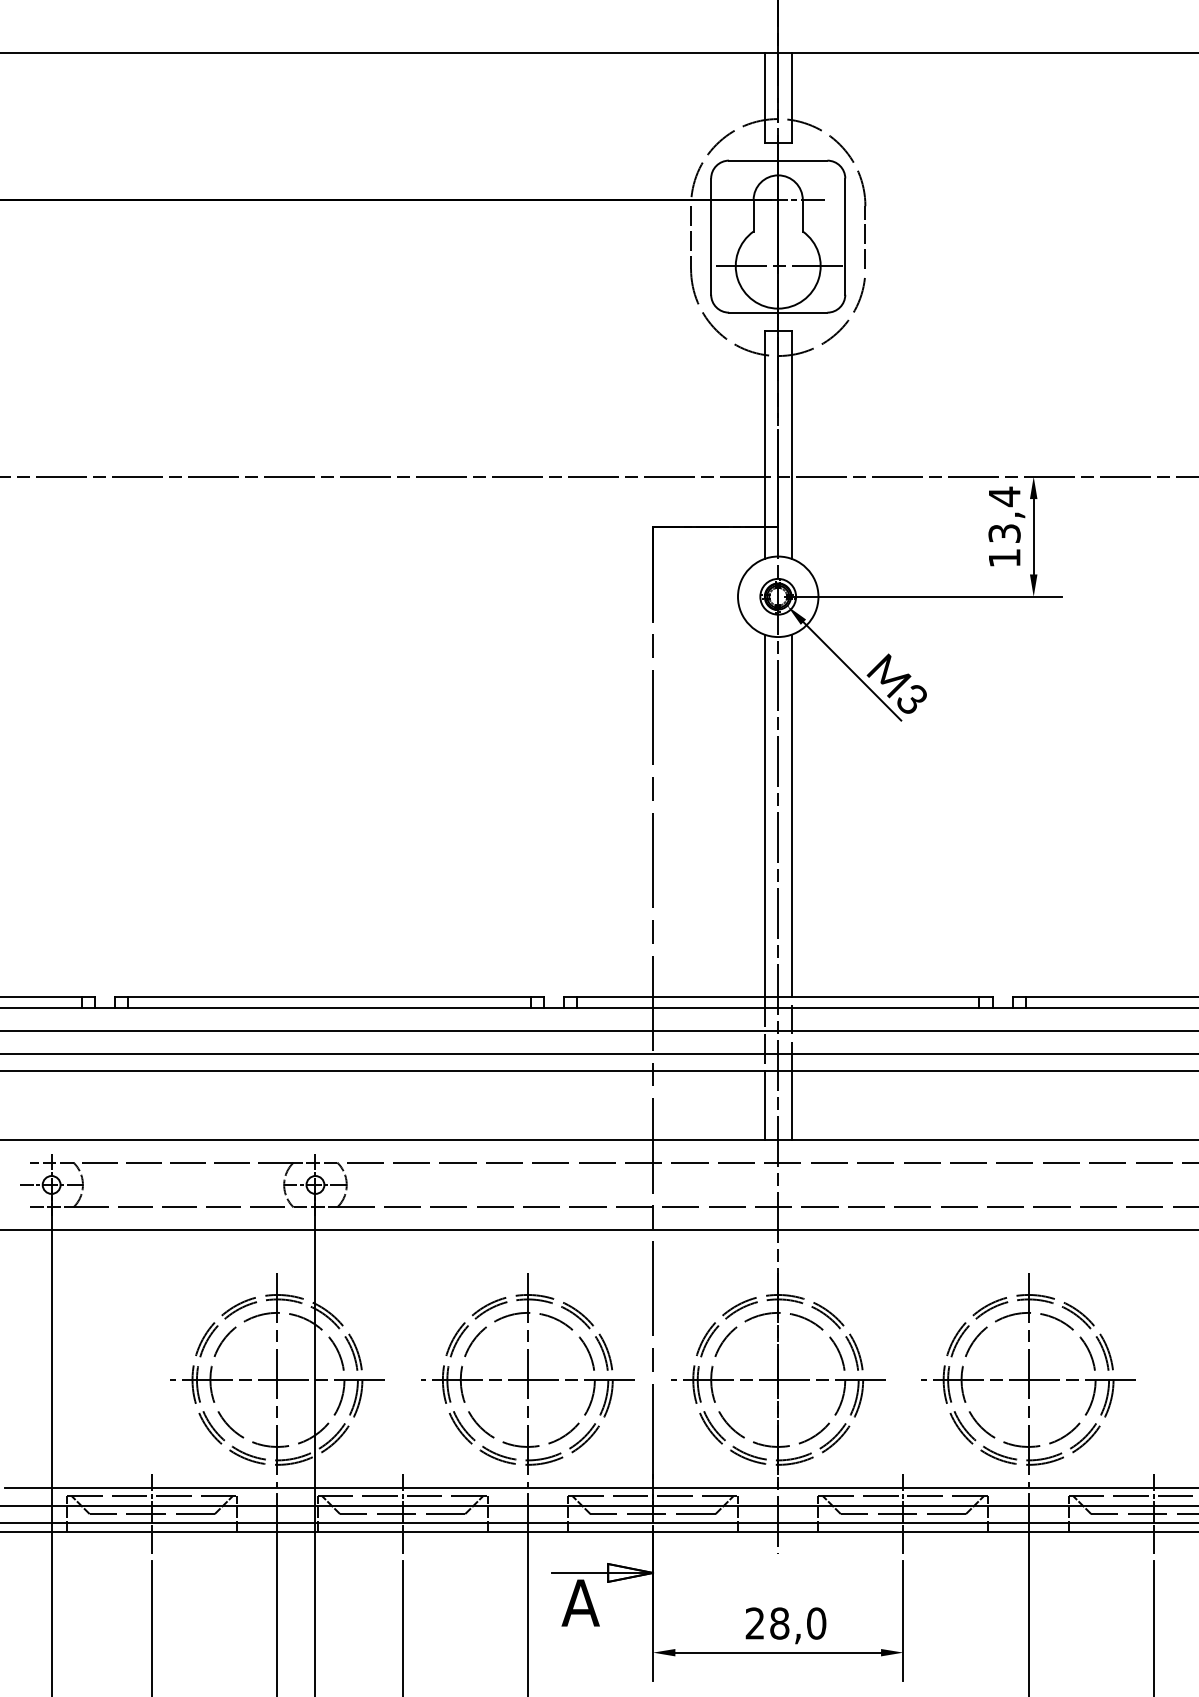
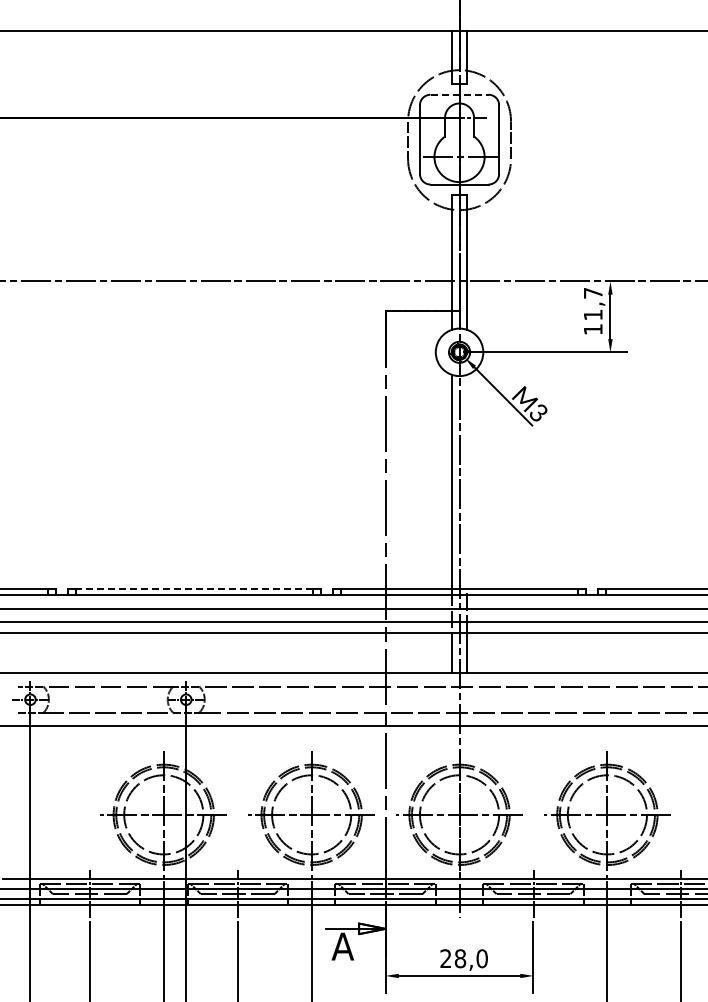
line: (779, 160) -> (460, 94), solid -> dashed
text: (1003, 514) -> (592, 303), 13,4 -> 11,7
line: (791, 815) -> (467, 481), removed
line: (329, 996) -> (194, 588), solid -> dashed

